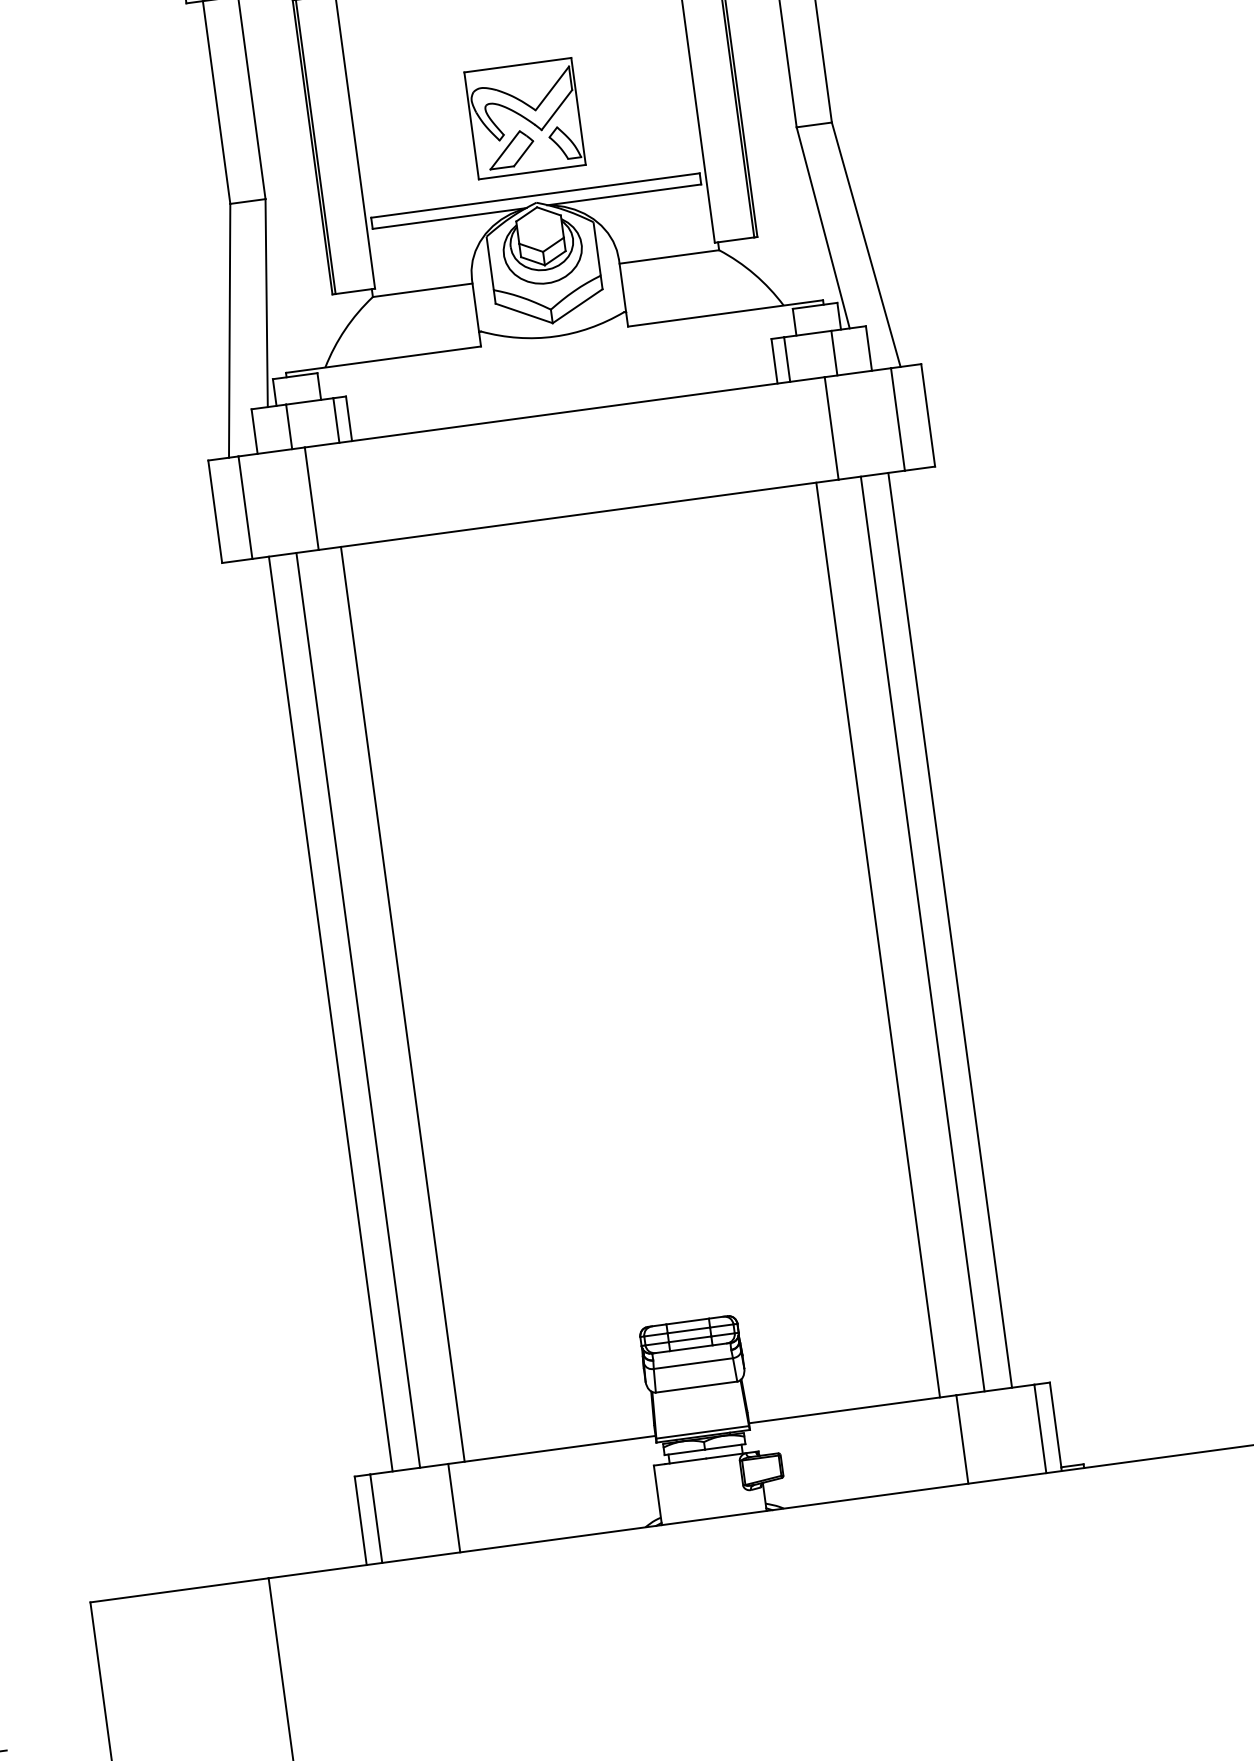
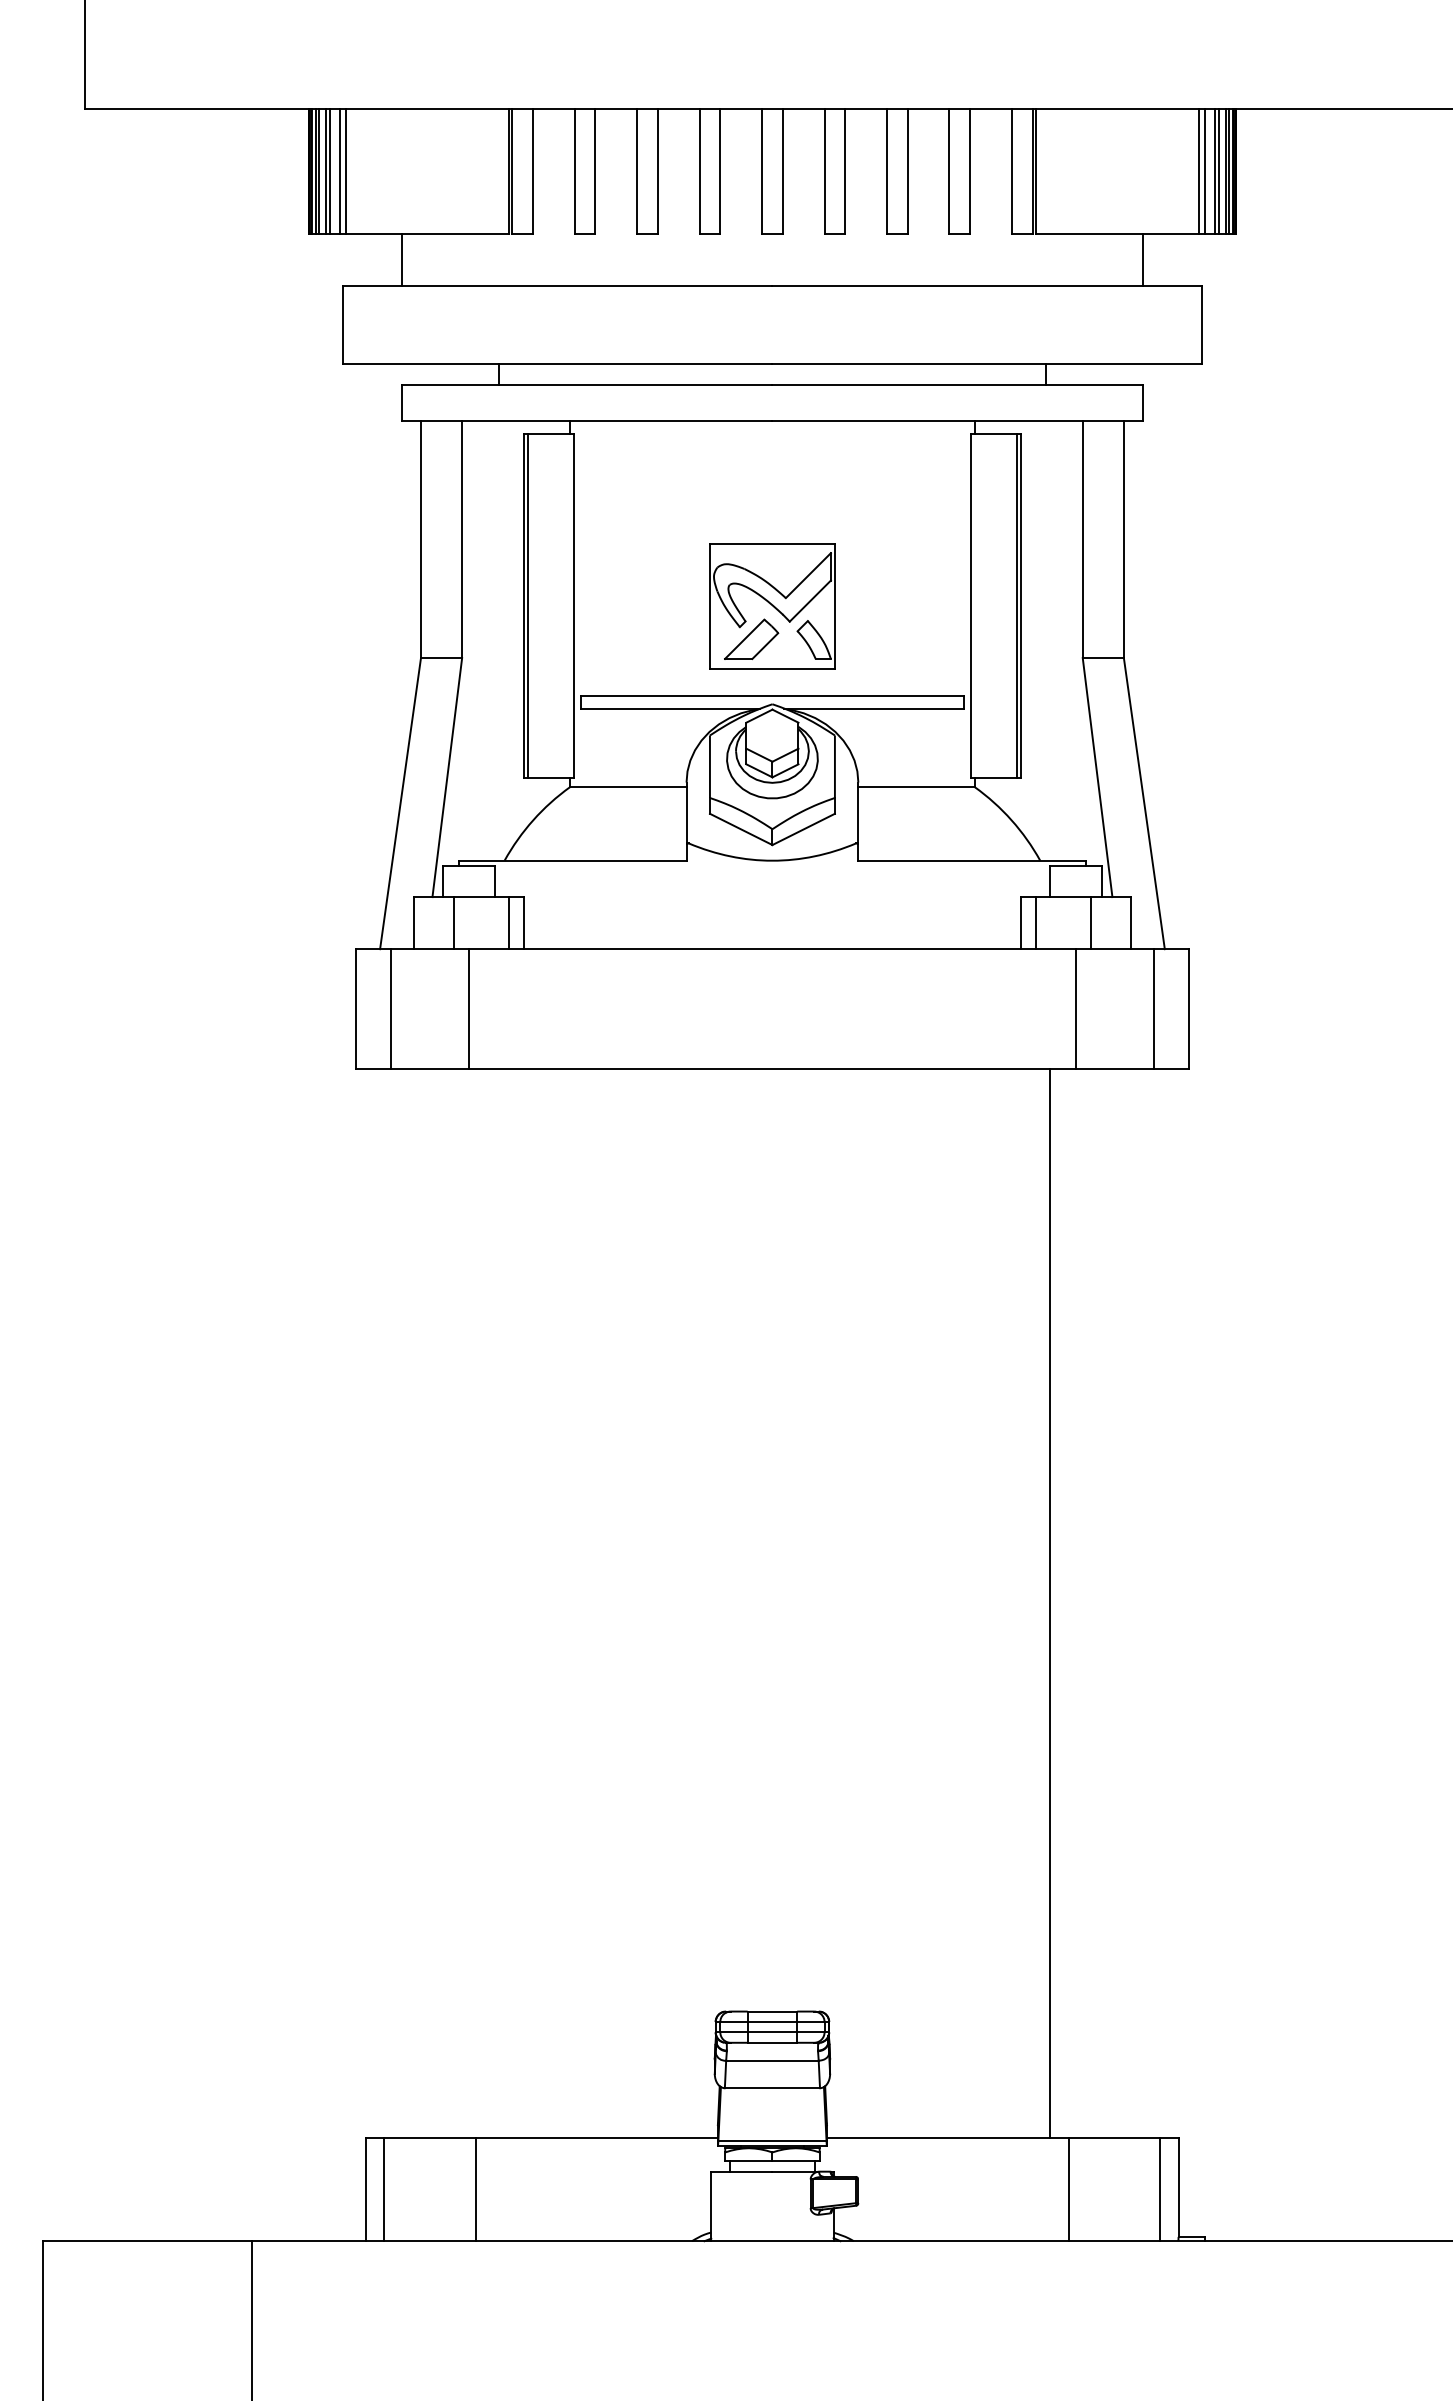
line: (950, 929) -> (1134, 1602), removed
line: (922, 933) -> (1102, 1602), removed
line: (402, 1003) -> (494, 1602), removed
line: (358, 1009) -> (442, 1602), removed
line: (330, 1013) -> (410, 1602), removed

